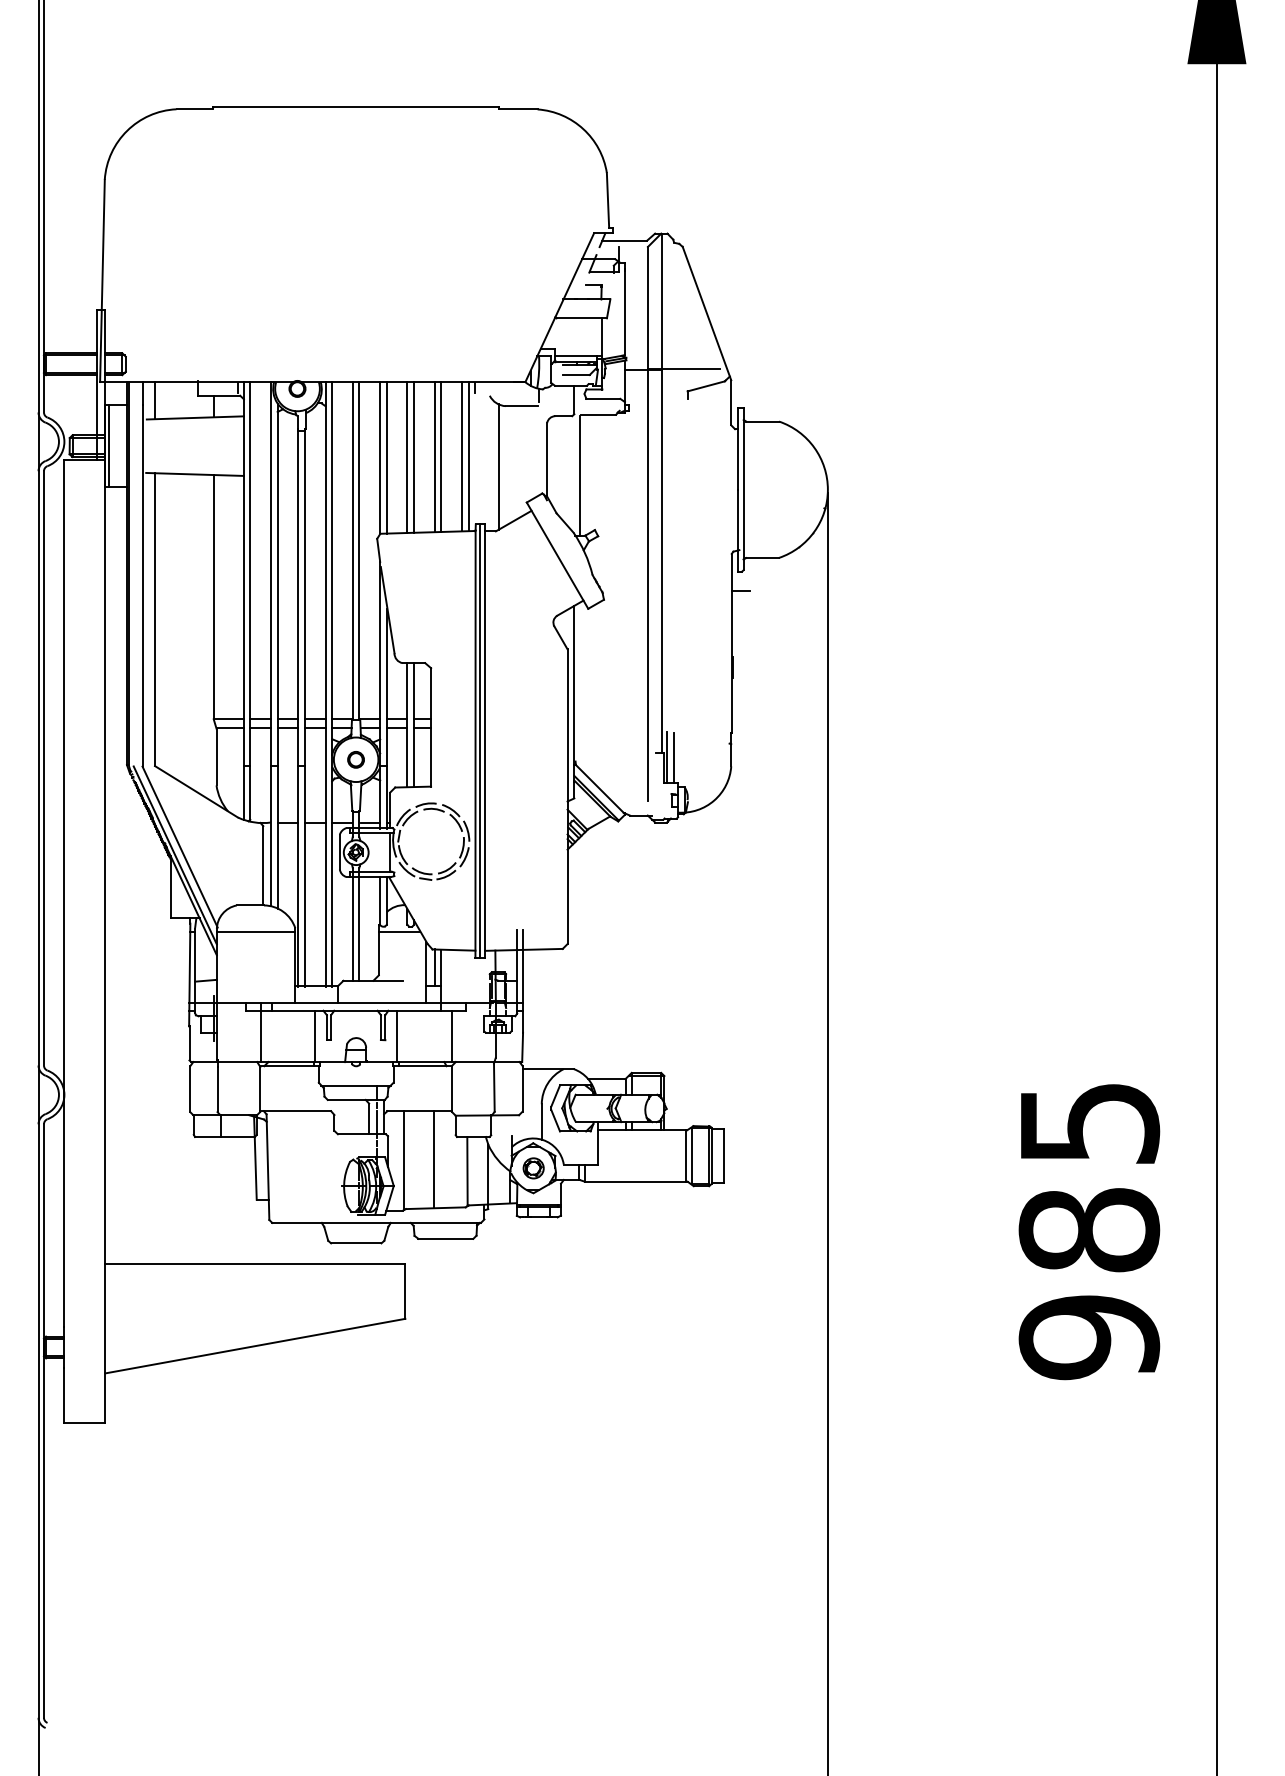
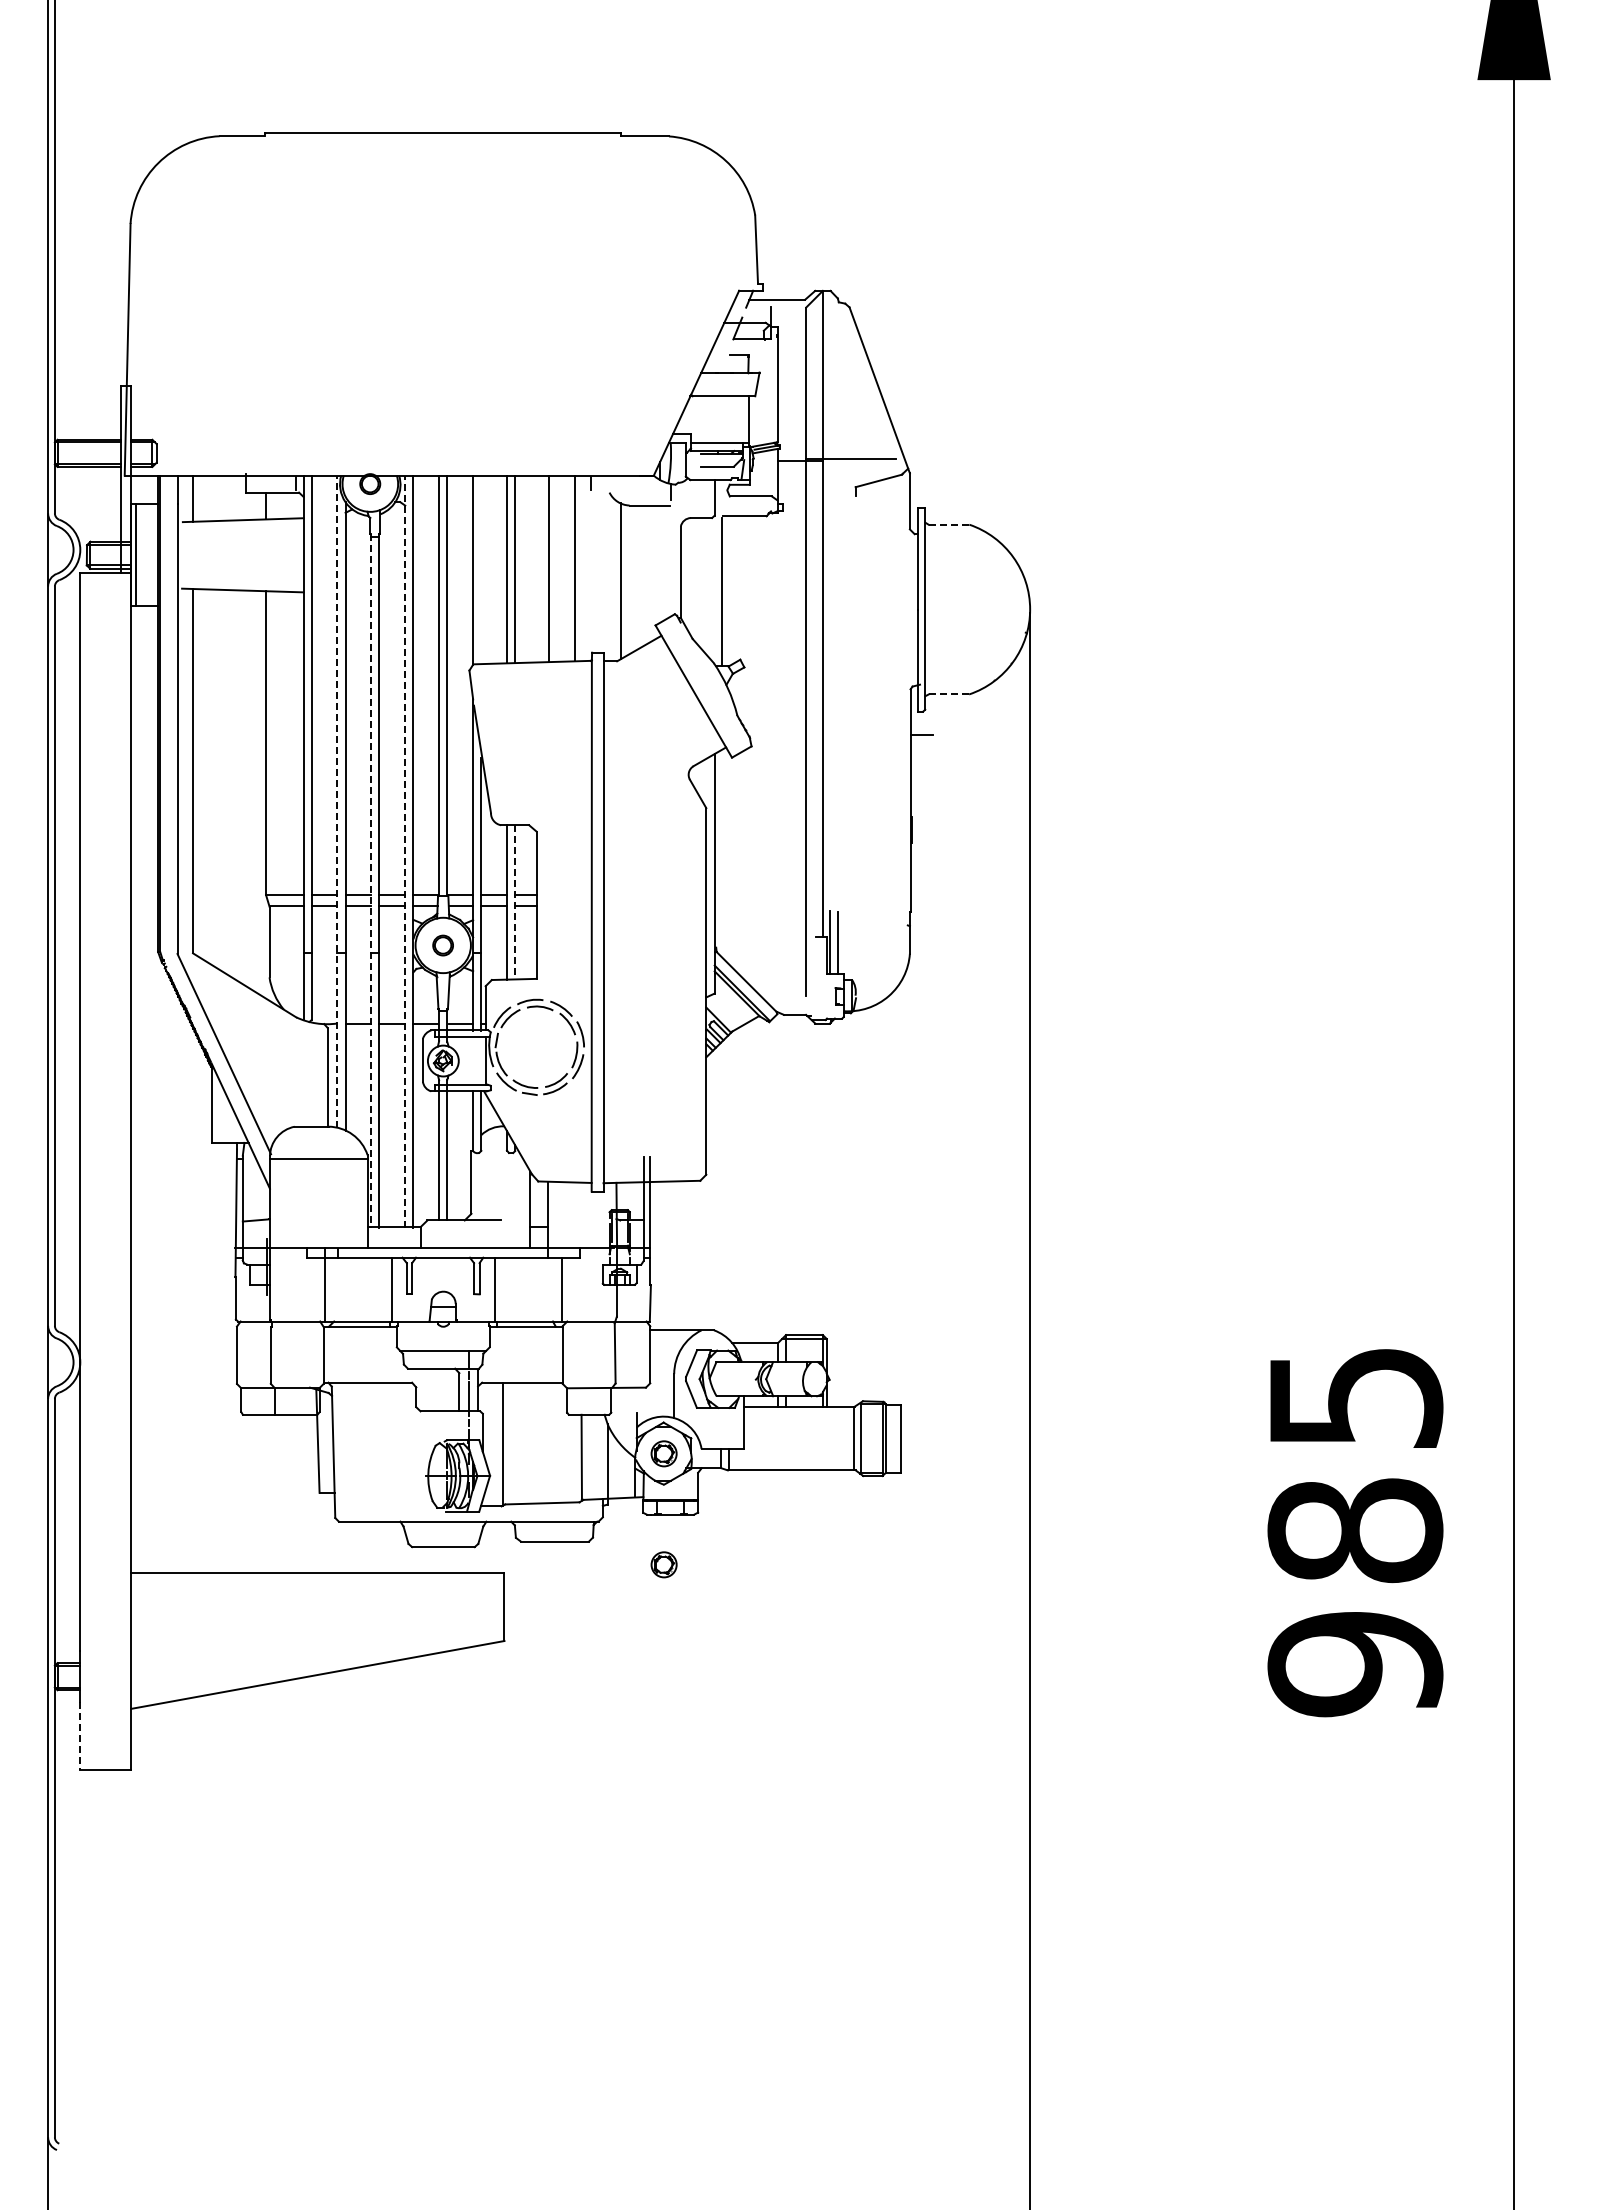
line: (763, 421) -> (949, 524), solid -> dashed
line: (435, 456) -> (541, 568), removed
line: (468, 456) -> (583, 568), removed
line: (386, 457) -> (481, 569), removed
line: (762, 558) -> (948, 694), solid -> dashed
line: (271, 644) -> (337, 801), solid -> dashed
line: (325, 684) -> (405, 851), solid -> dashed
line: (298, 708) -> (371, 881), solid -> dashed
line: (414, 725) -> (515, 902), solid -> dashed
line: (480, 741) -> (597, 922), removed
line: (174, 855) -> (217, 1064), removed
line: (399, 931) -> (497, 1159), removed
line: (435, 967) -> (541, 1204), removed
line: (433, 1159) -> (539, 1442), removed
part: (533, 1257) -> (663, 1564), added
line: (64, 1395) -> (80, 1736), solid -> dashed

